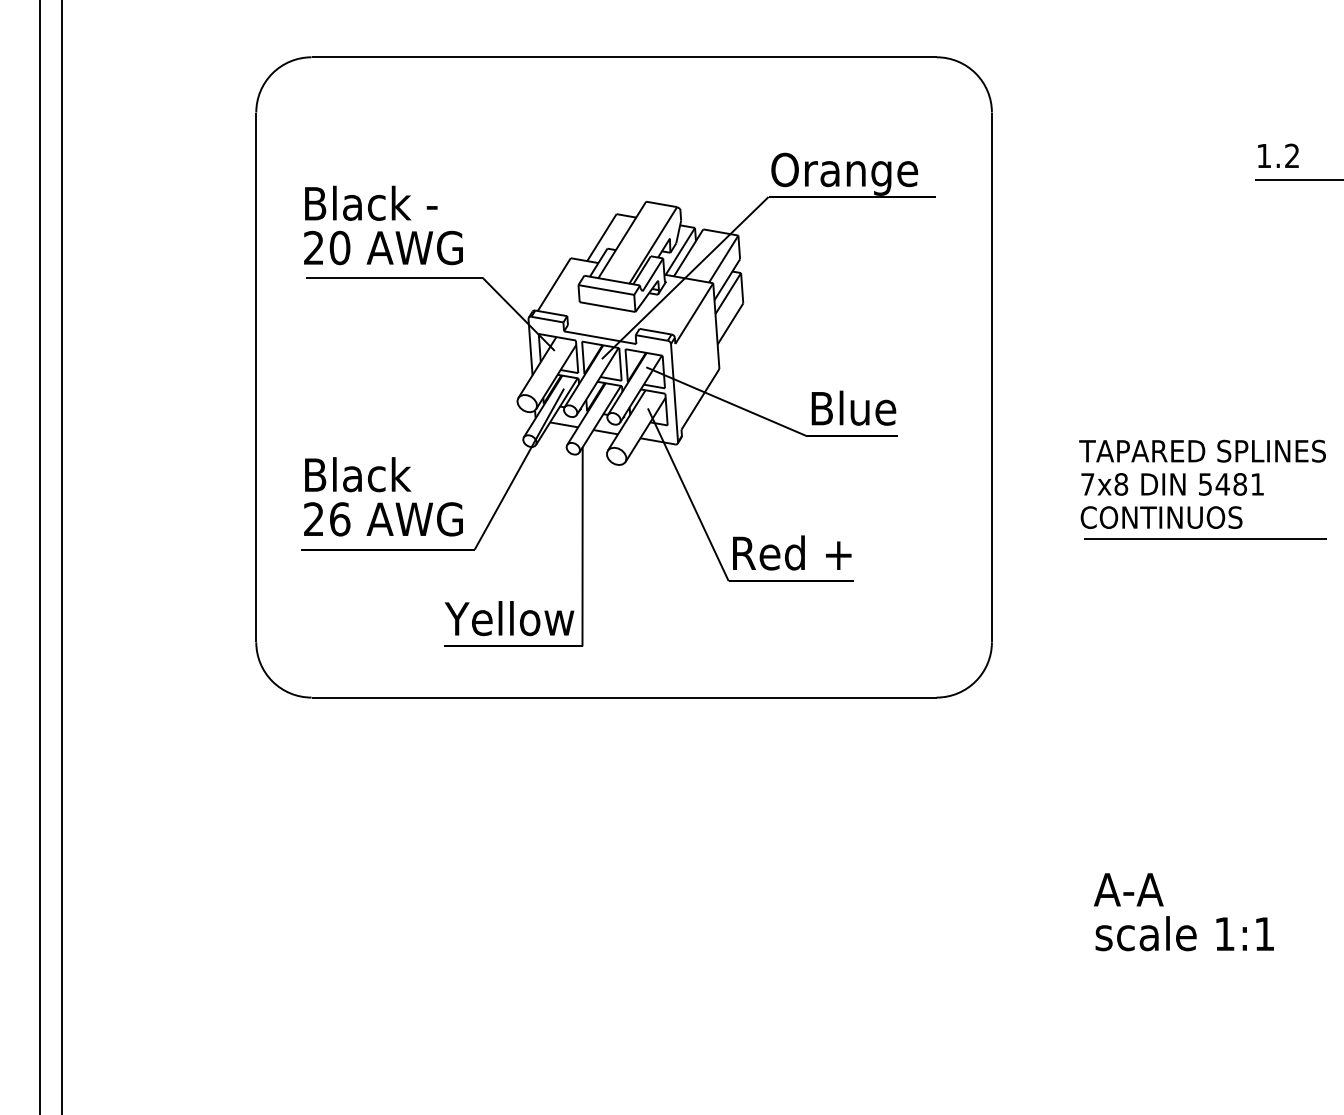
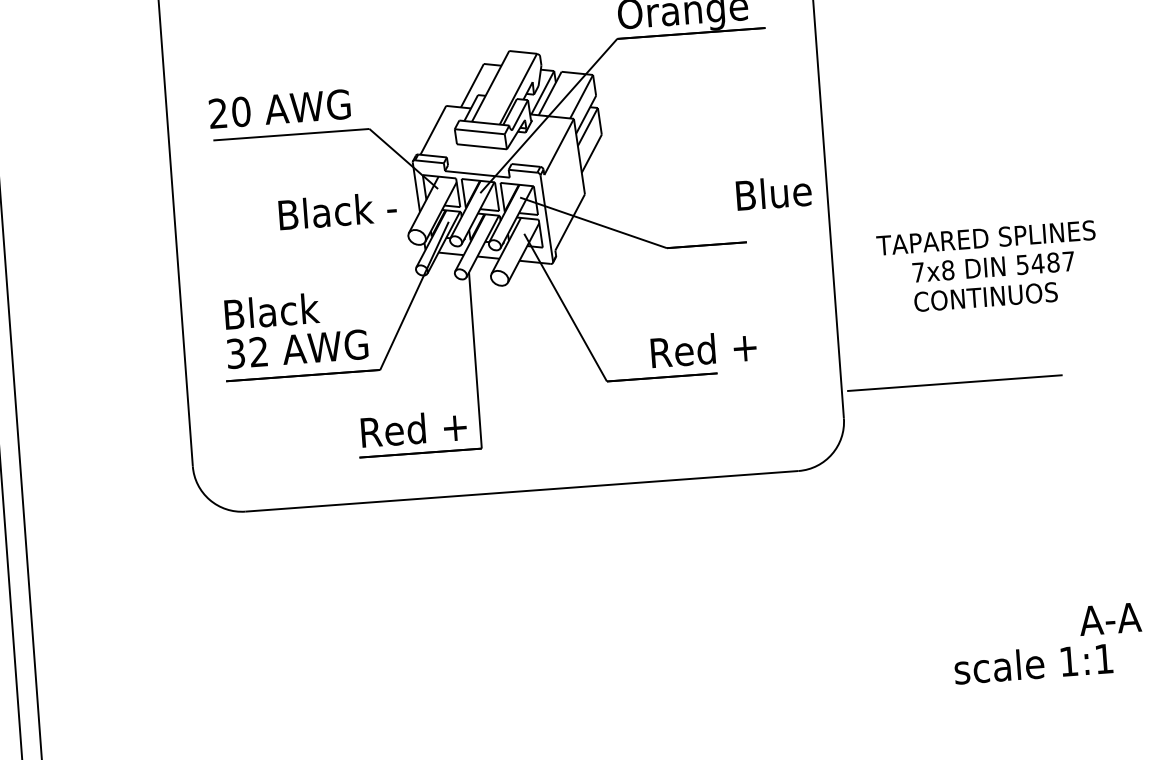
text: (371, 202) -> (337, 210), moved
text: (853, 407) -> (773, 192), moved
text: (1202, 450) -> (985, 237), moved
text: (1257, 484) -> (1068, 261), 5481 -> 5487
text: (327, 519) -> (247, 352), 26 -> 32
line: (1205, 538) -> (954, 382), moved
text: (792, 552) -> (704, 348), moved
text: (509, 618) -> (415, 428), Yellow -> Red +
text: (1128, 889) -> (1110, 618), moved

